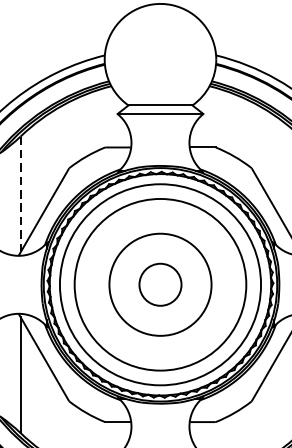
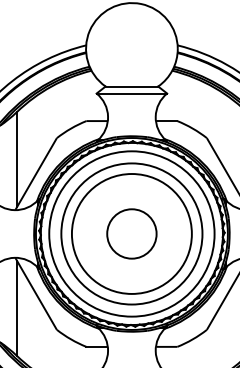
line: (20, 194) -> (16, 159), dashed -> solid
circle: (159, 284) -> (131, 233), size x1.43
circle: (159, 284) -> (131, 233), size x1.43

